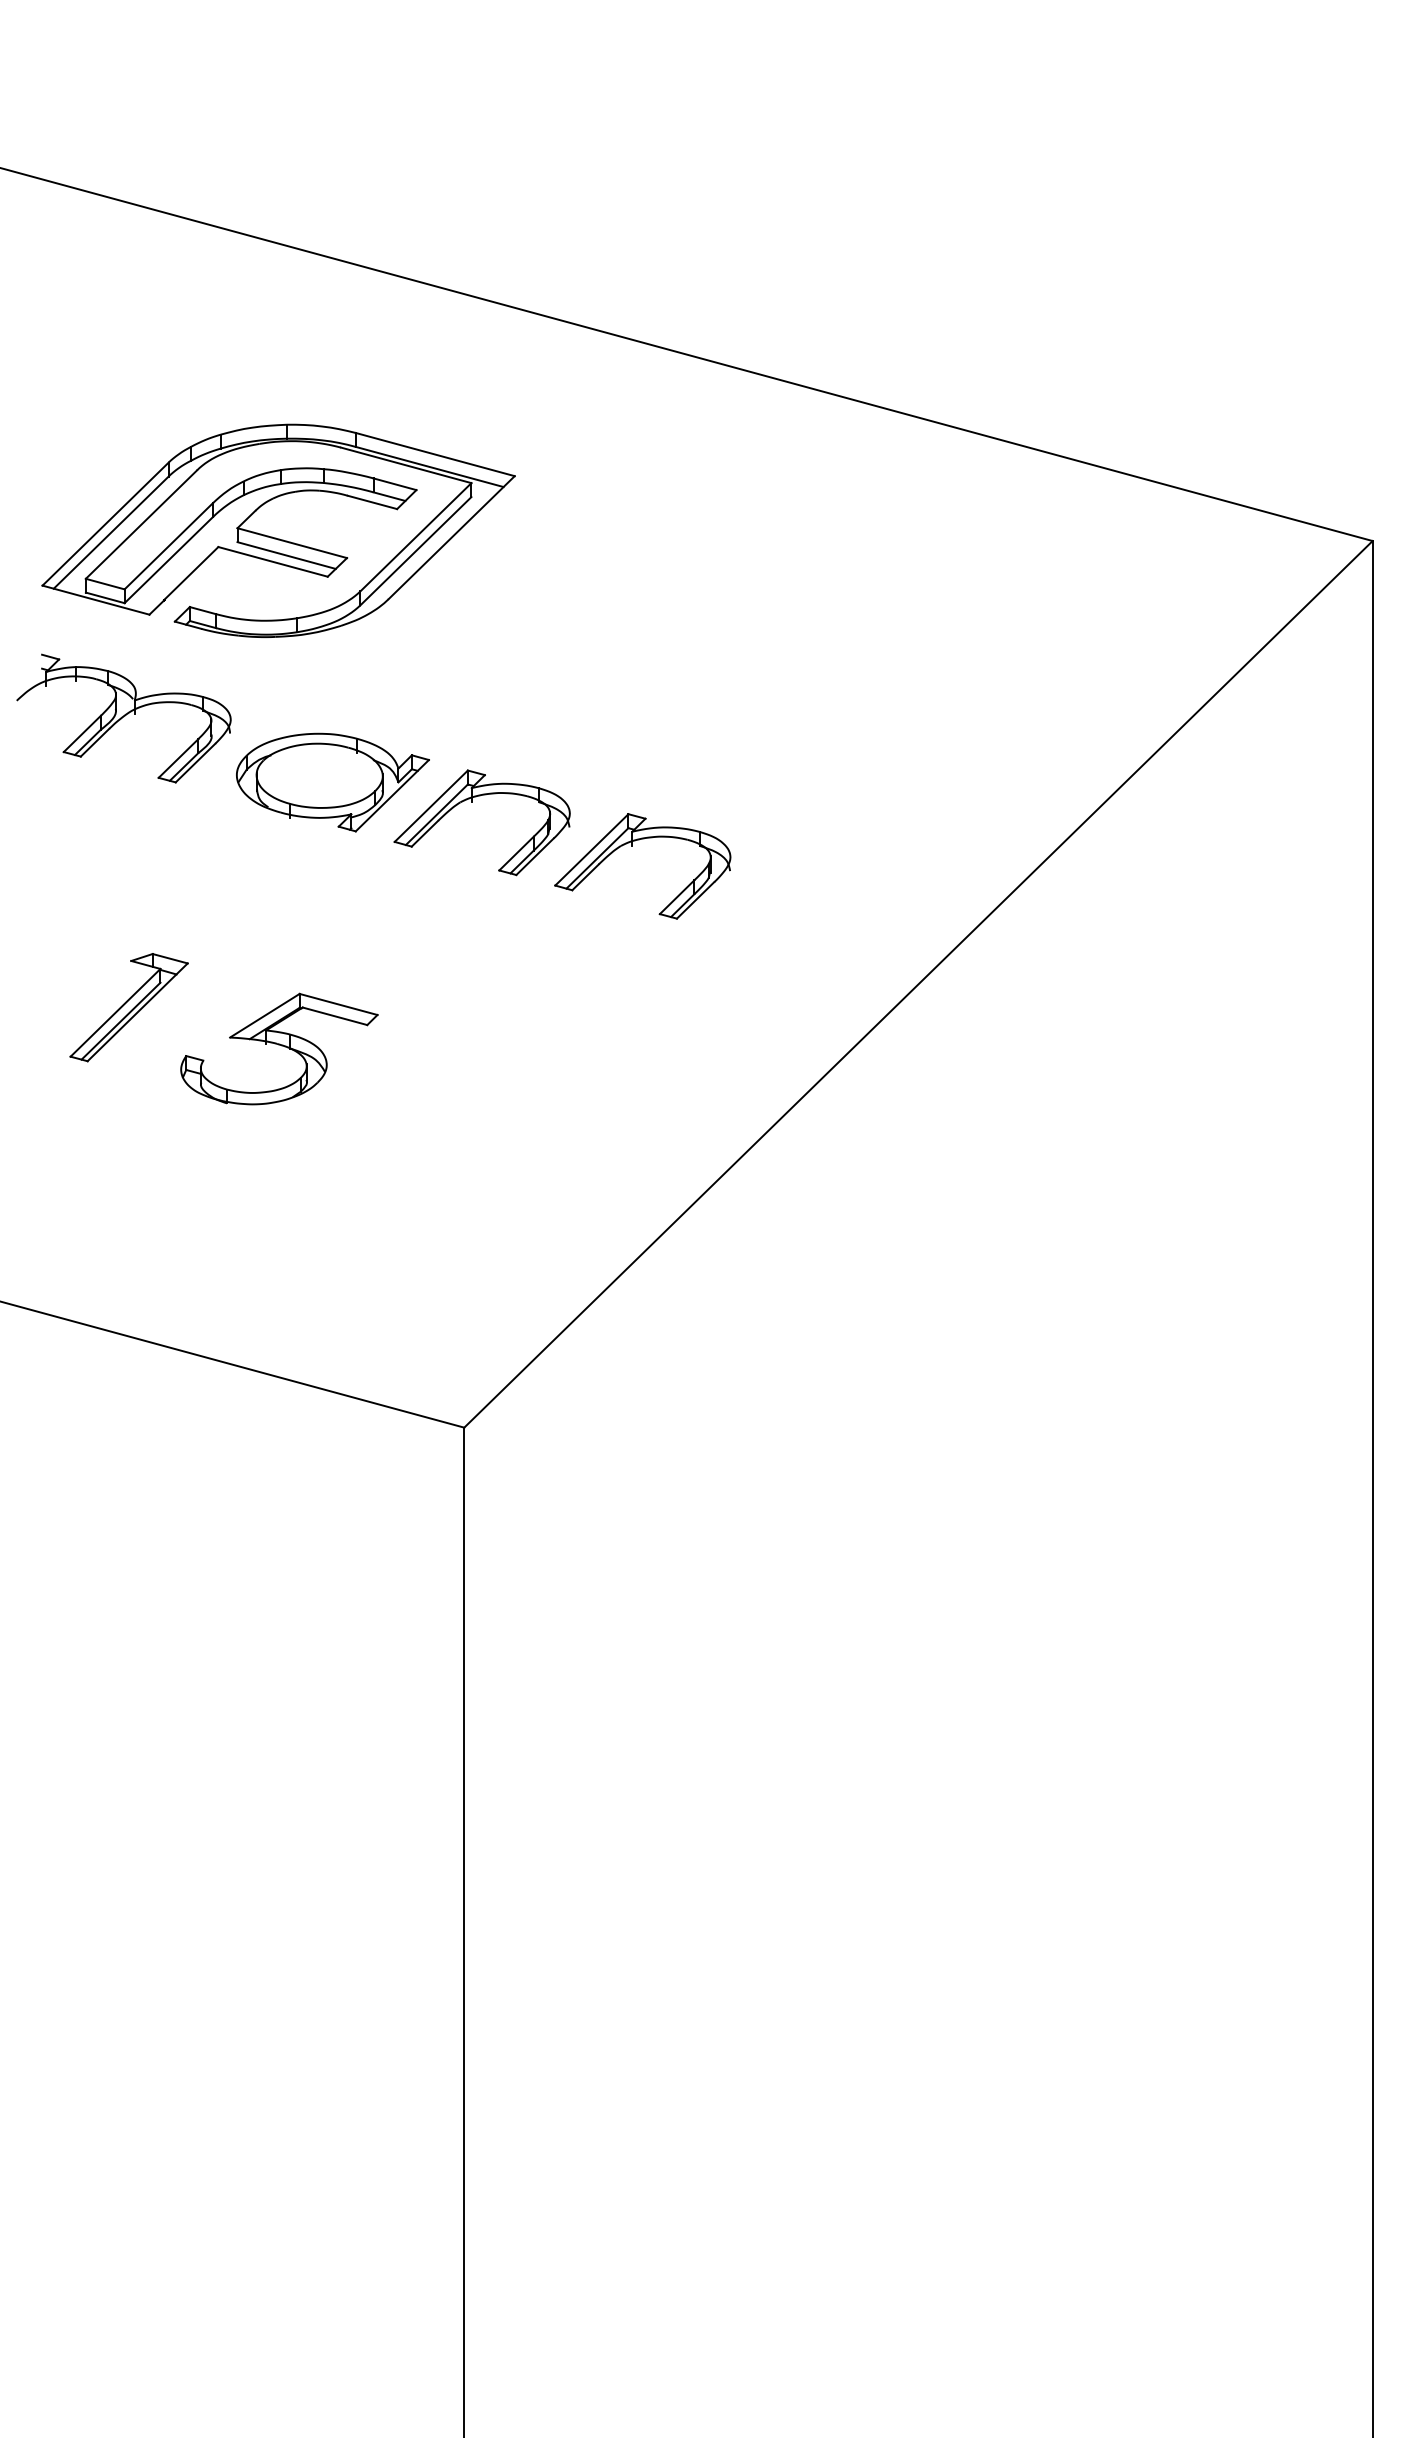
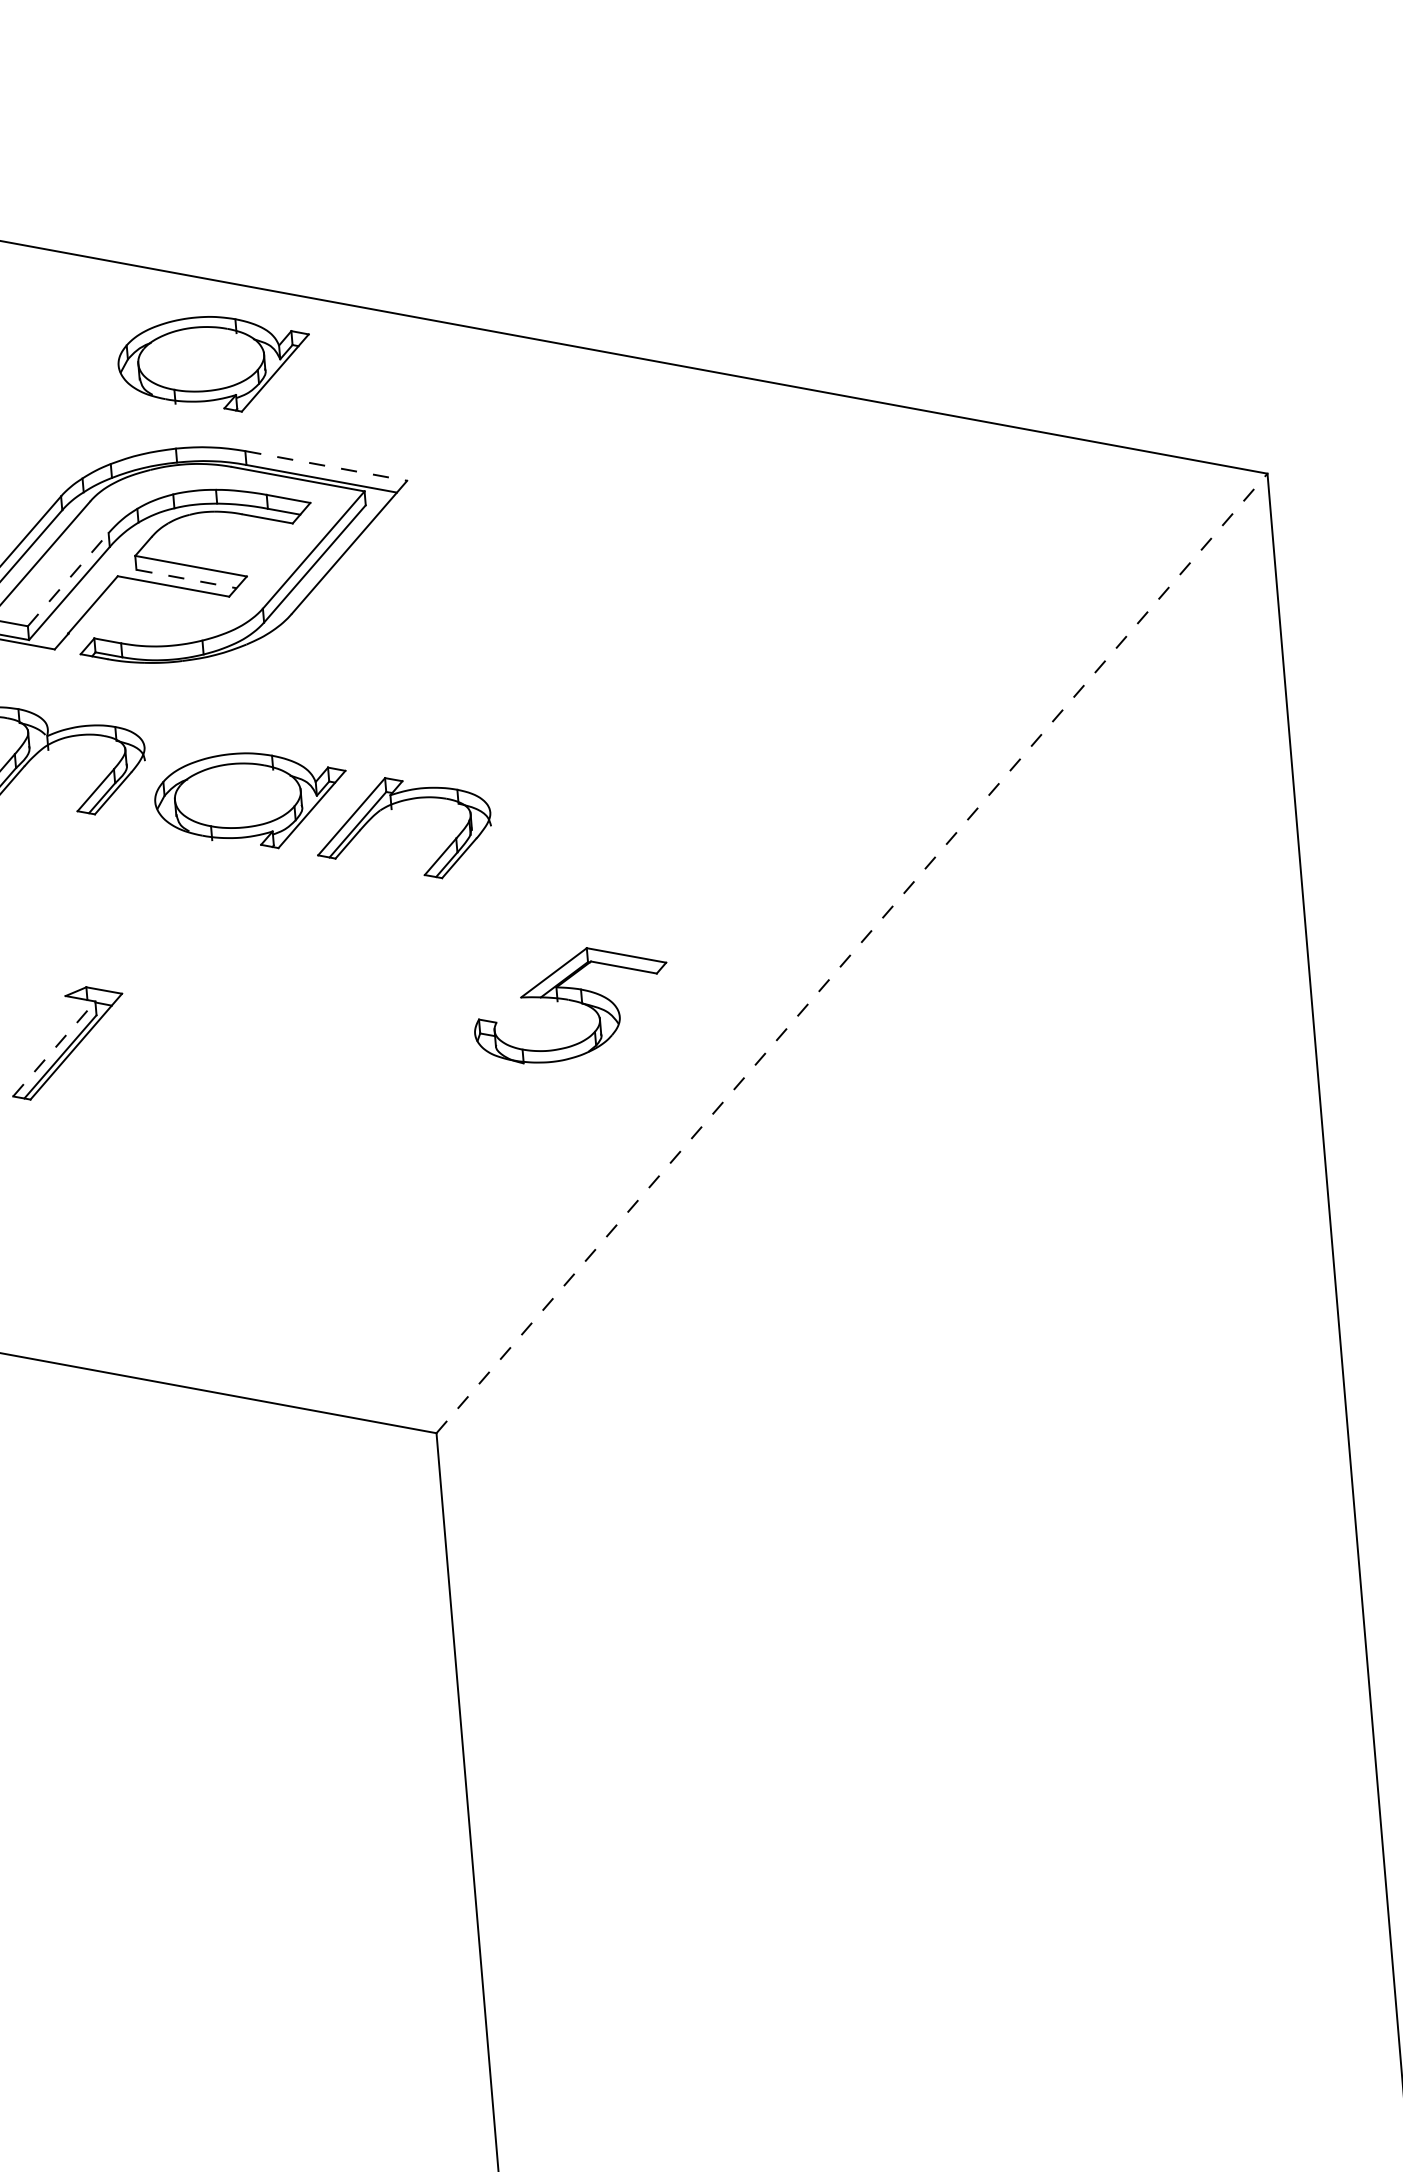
part: (332, 344) -> (214, 364), added
line: (435, 454) -> (326, 465), solid -> dashed
line: (168, 546) -> (68, 579), solid -> dashed
line: (286, 555) -> (186, 578), solid -> dashed
part: (632, 846) -> (555, 840), removed
line: (918, 984) -> (852, 953), solid -> dashed
line: (115, 1012) -> (54, 1048), solid -> dashed
part: (279, 1048) -> (571, 1004), moved

